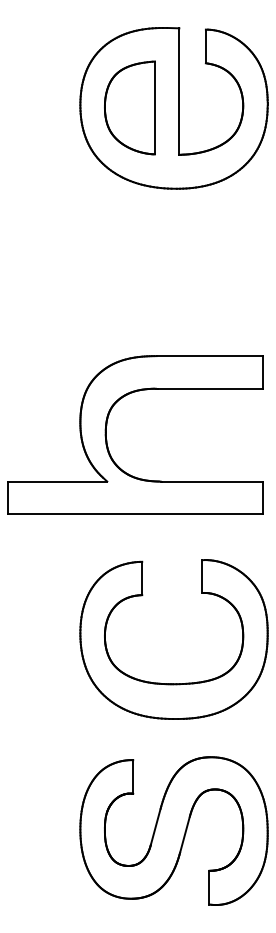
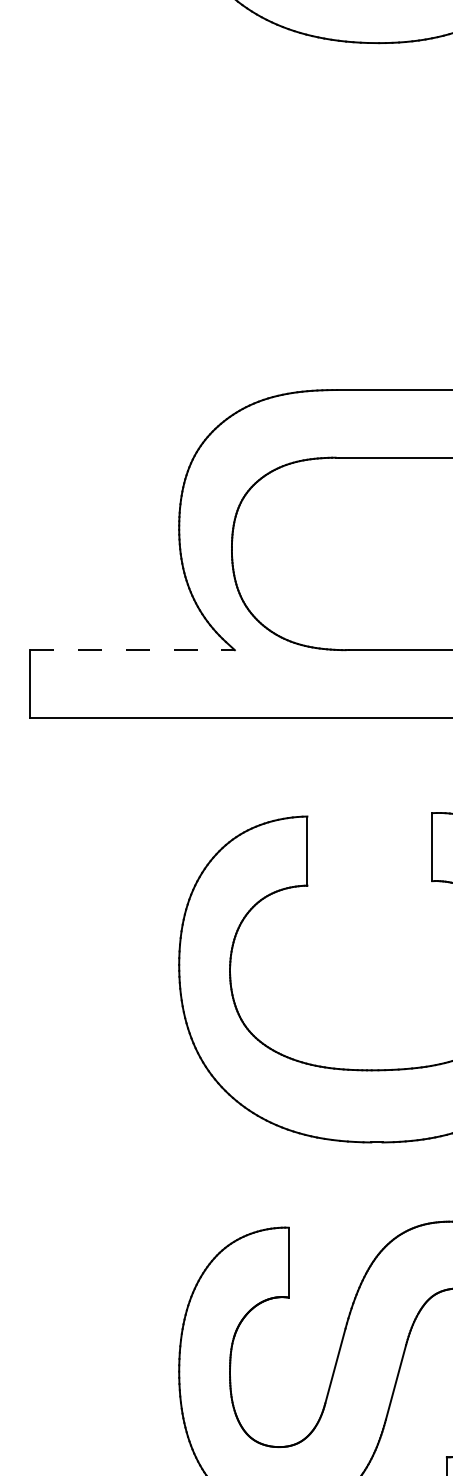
line: (58, 481) -> (133, 650), solid -> dashed

